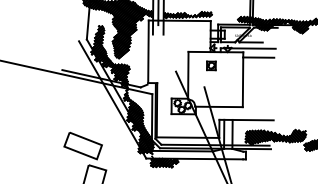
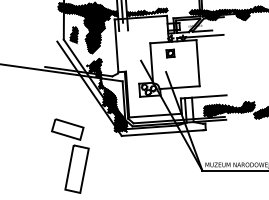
hatch: (107, 57) -> (82, 53), removed
line: (258, 57) -> (209, 43), removed
hatch: (164, 162) -> (137, 138), removed

